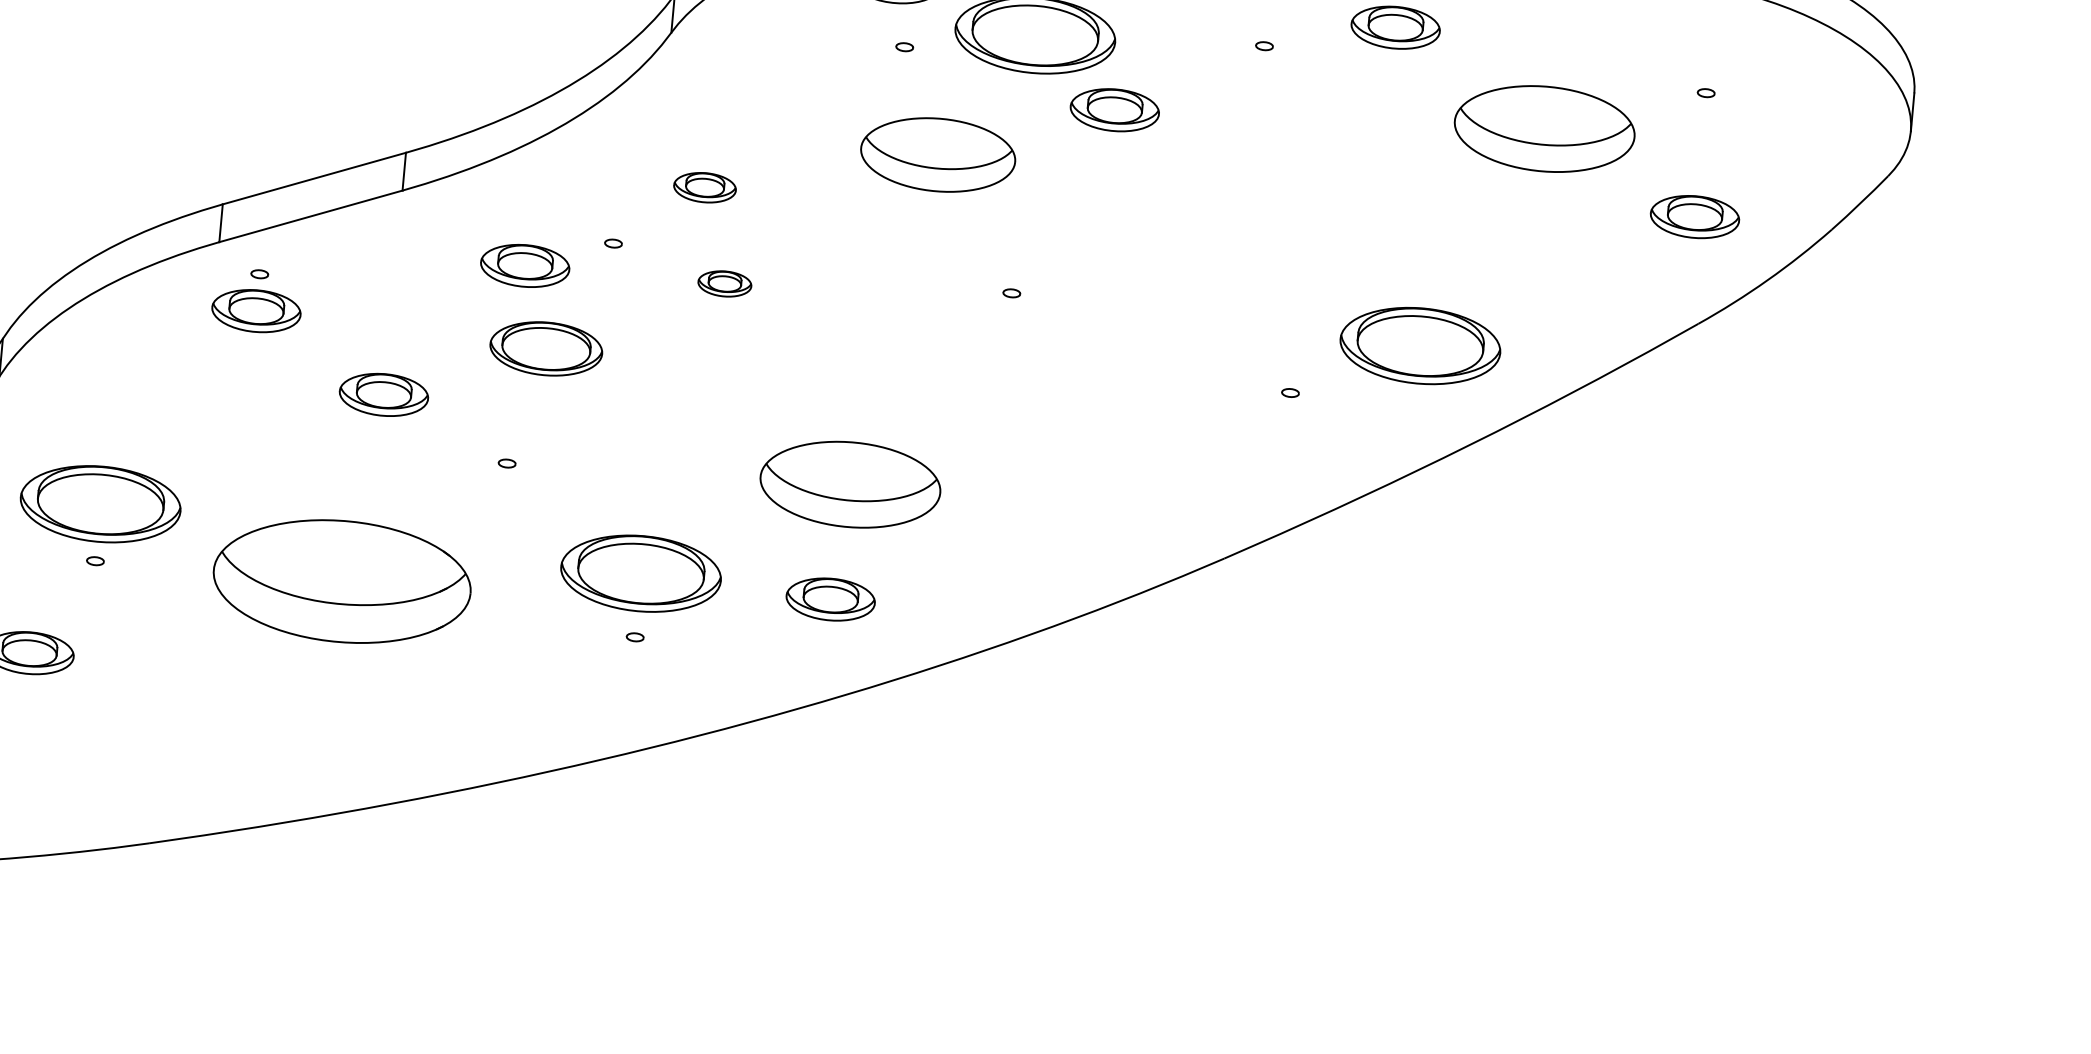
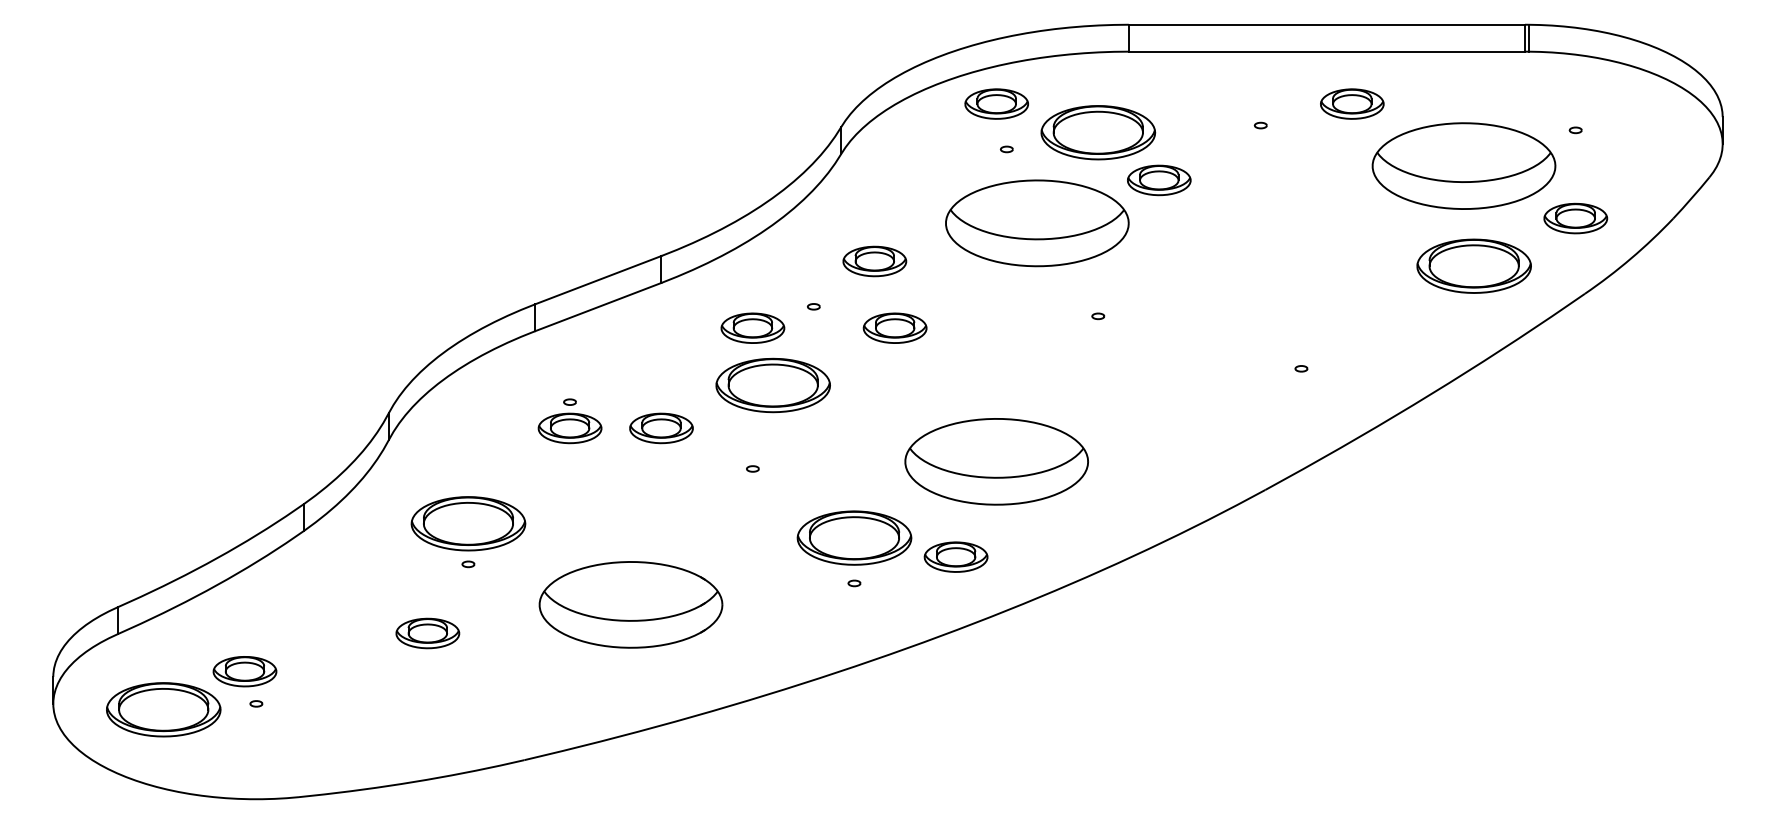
part: (1544, 128) -> (1463, 165), size x1.43
part: (938, 155) -> (1037, 223), size x1.67
part: (704, 187) -> (874, 261), size x1.43
part: (724, 282) -> (894, 327), size x1.67
part: (256, 301) -> (569, 421), moved
part: (1419, 344) -> (1473, 265), moved
part: (545, 348) -> (772, 385), size x1.43
part: (850, 484) -> (996, 461), size x1.43
part: (341, 580) -> (630, 604), moved
part: (829, 598) -> (955, 556), moved

